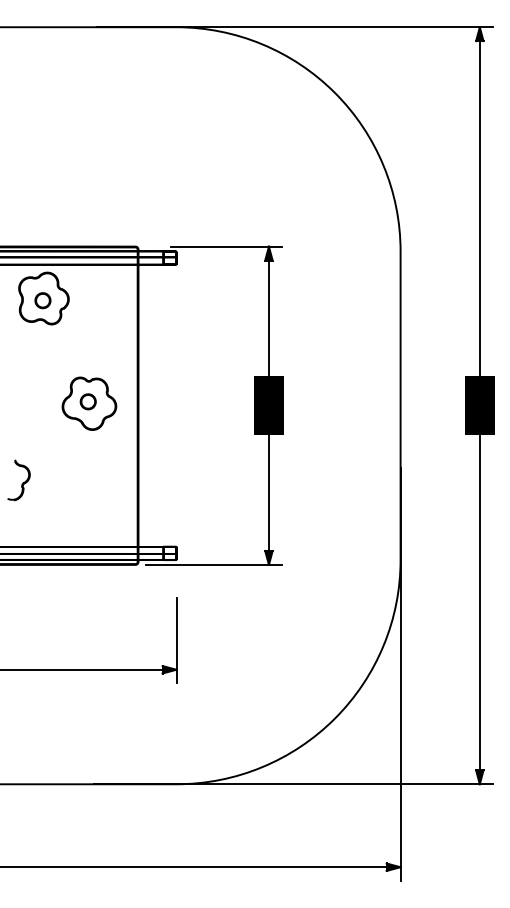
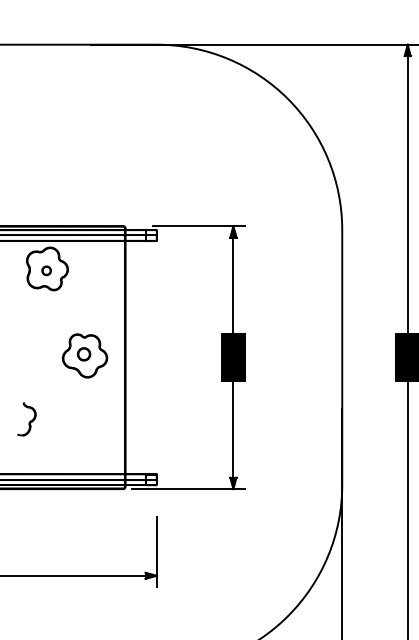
part: (42, 300) -> (46, 270), size x0.7

